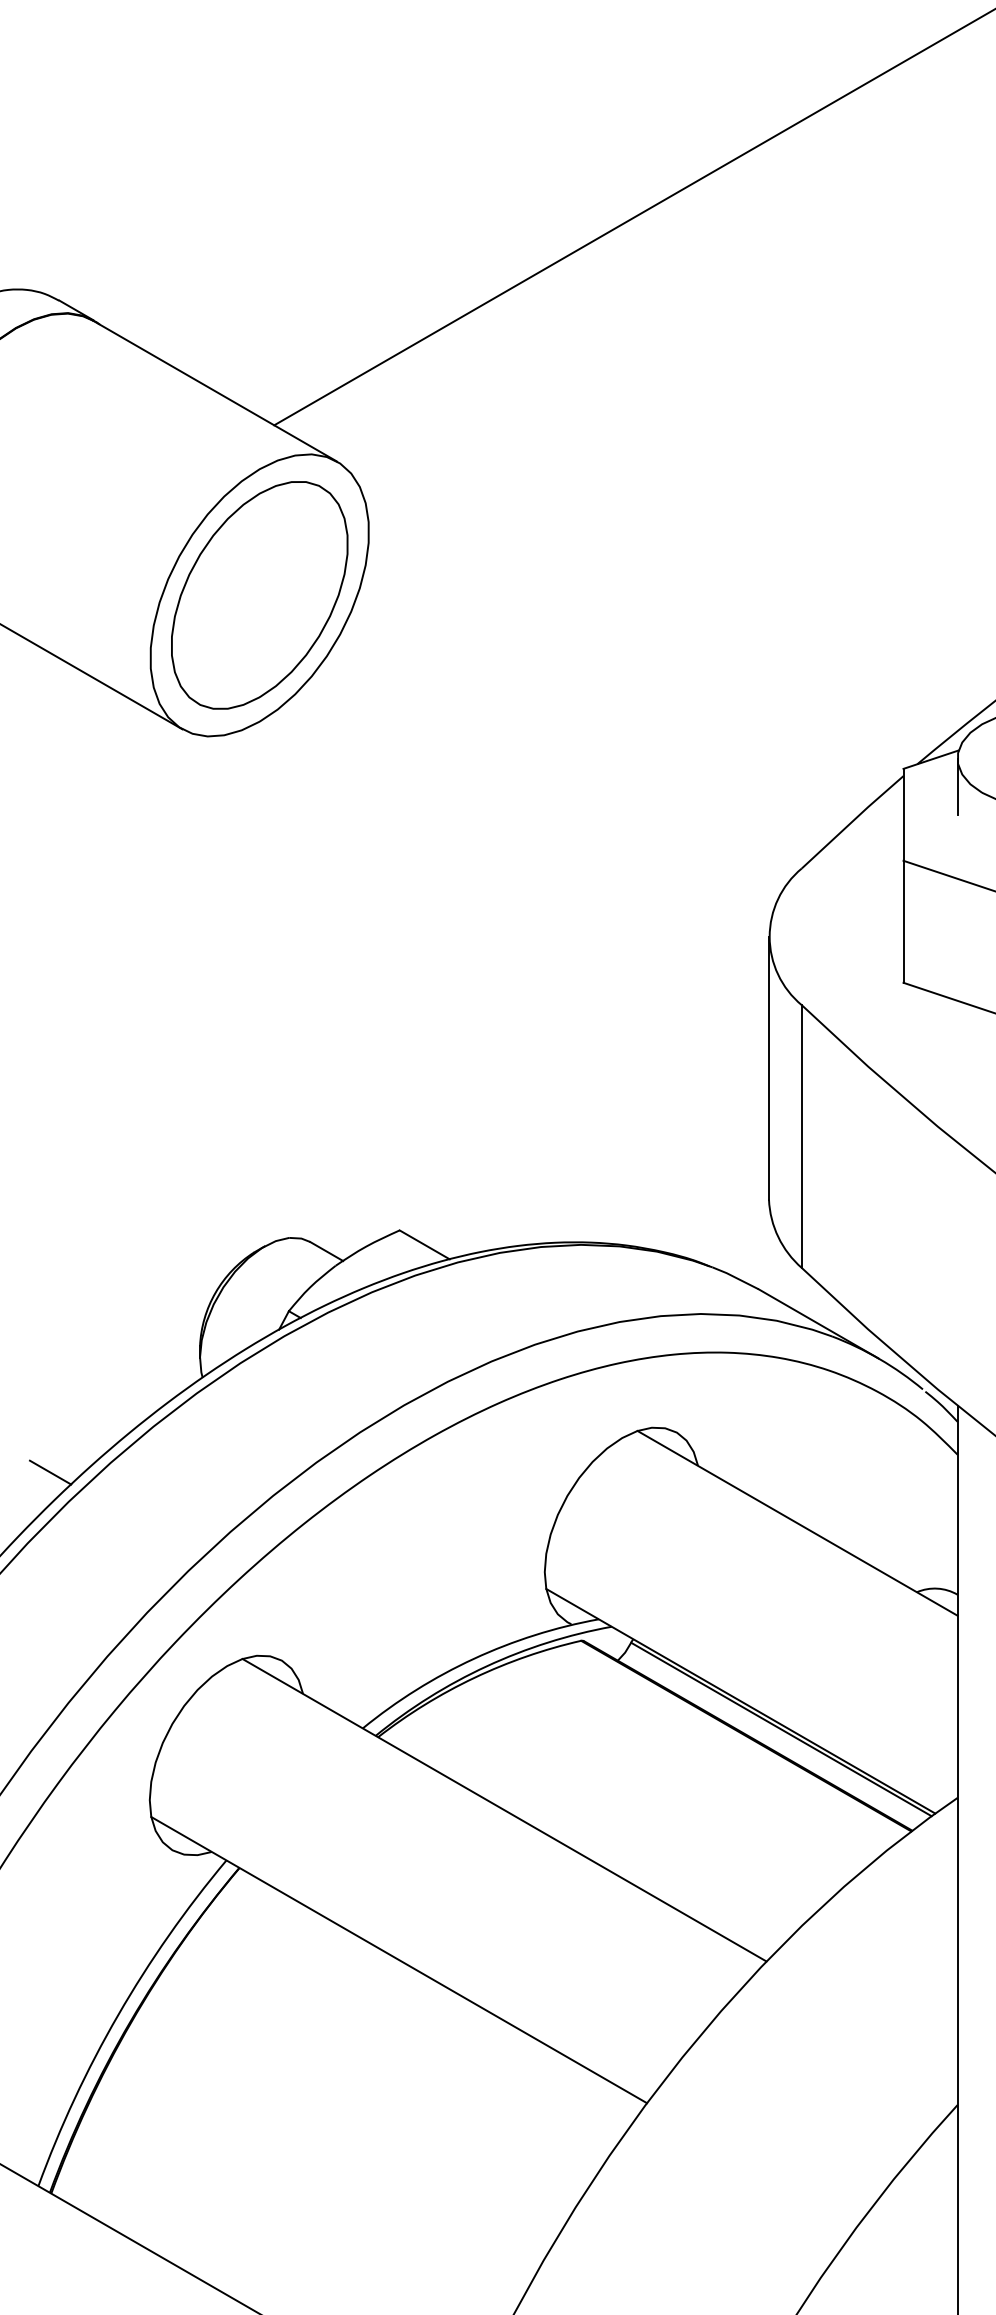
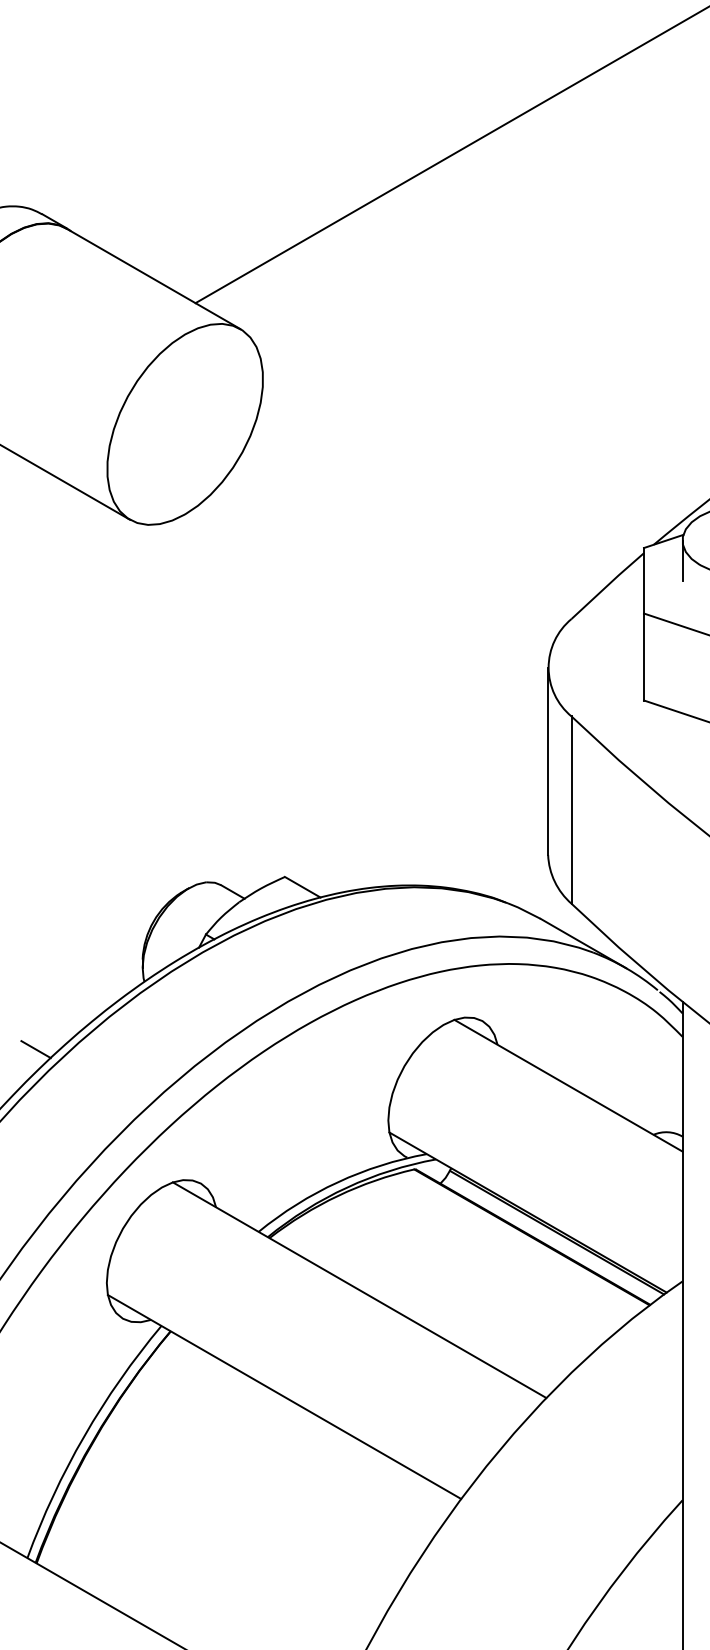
part: (259, 595) -> (185, 424), removed

